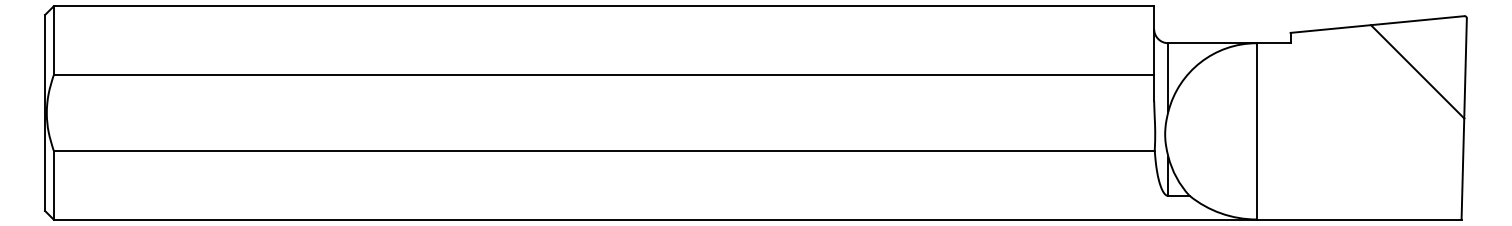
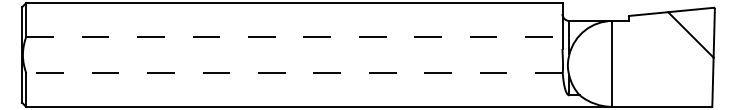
line: (604, 75) -> (294, 36), solid -> dashed
line: (604, 150) -> (294, 73), solid -> dashed

